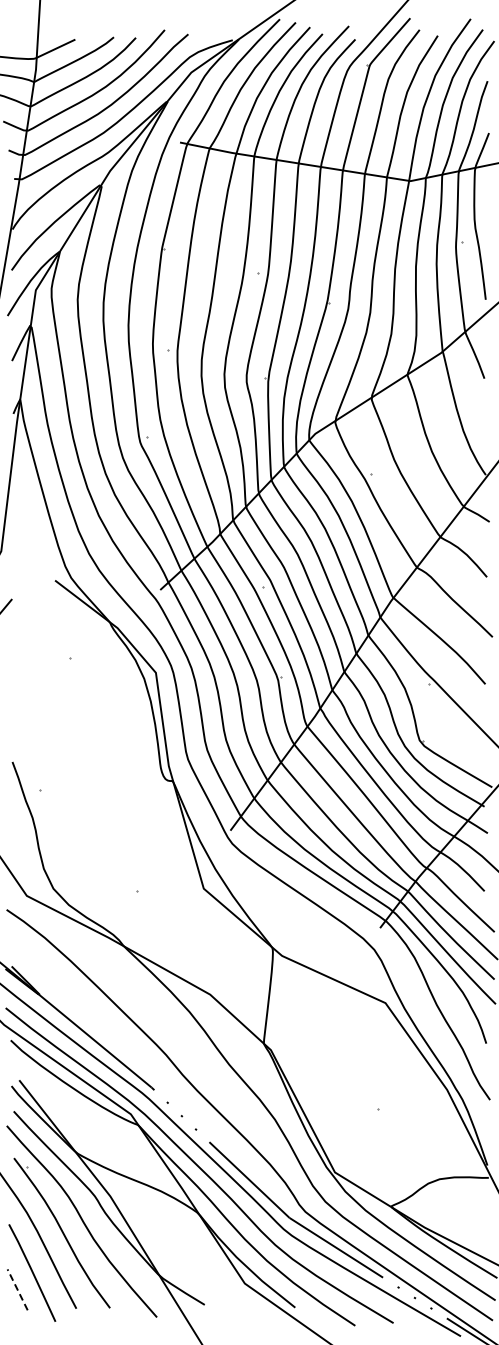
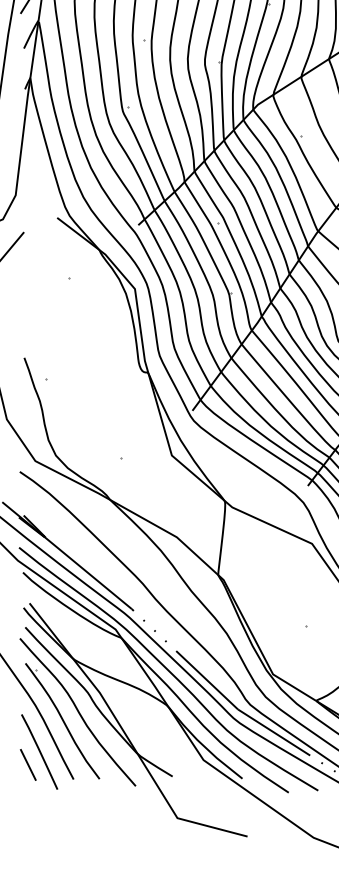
line: (17, 1289) -> (28, 764), dashed -> solid

